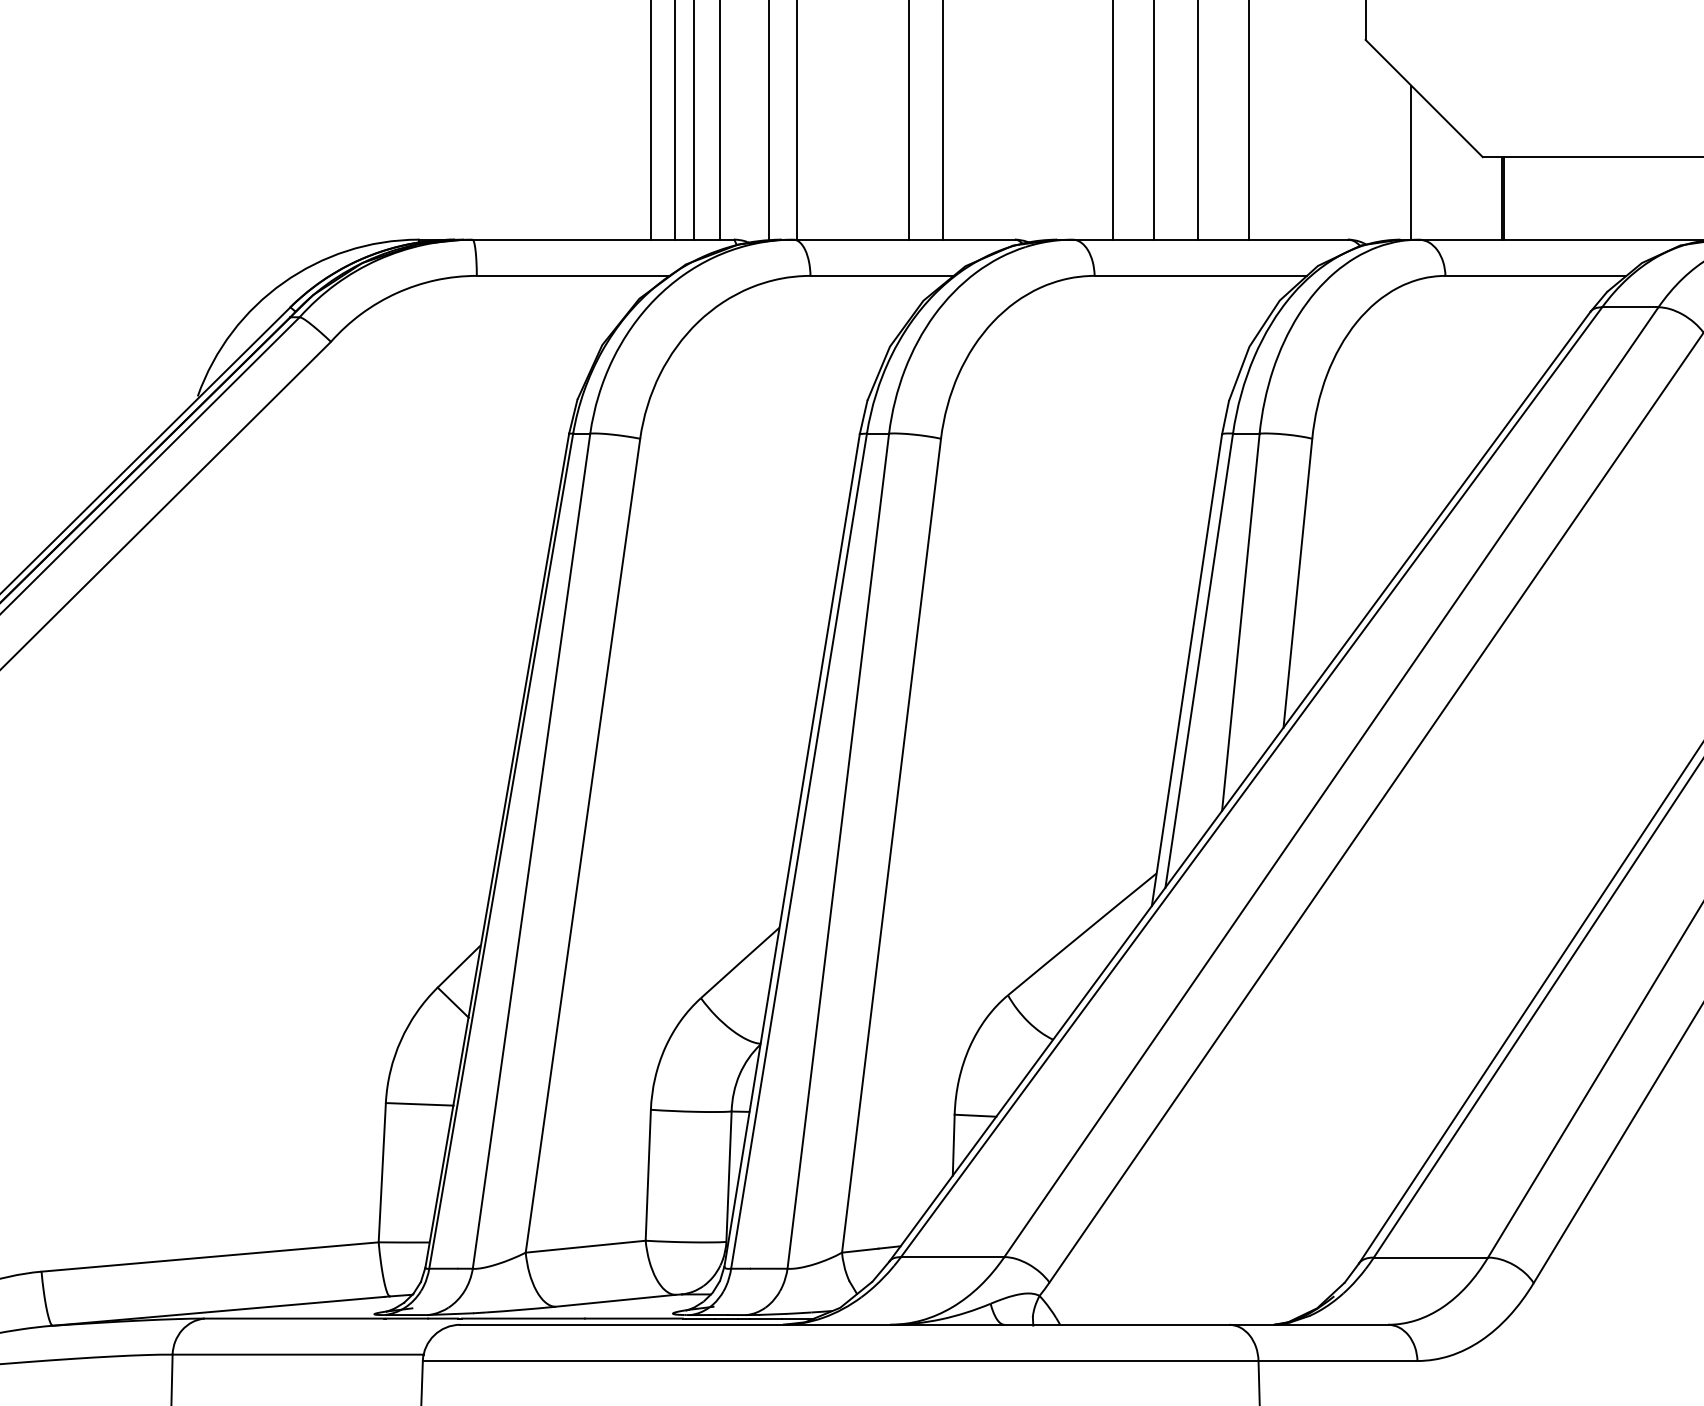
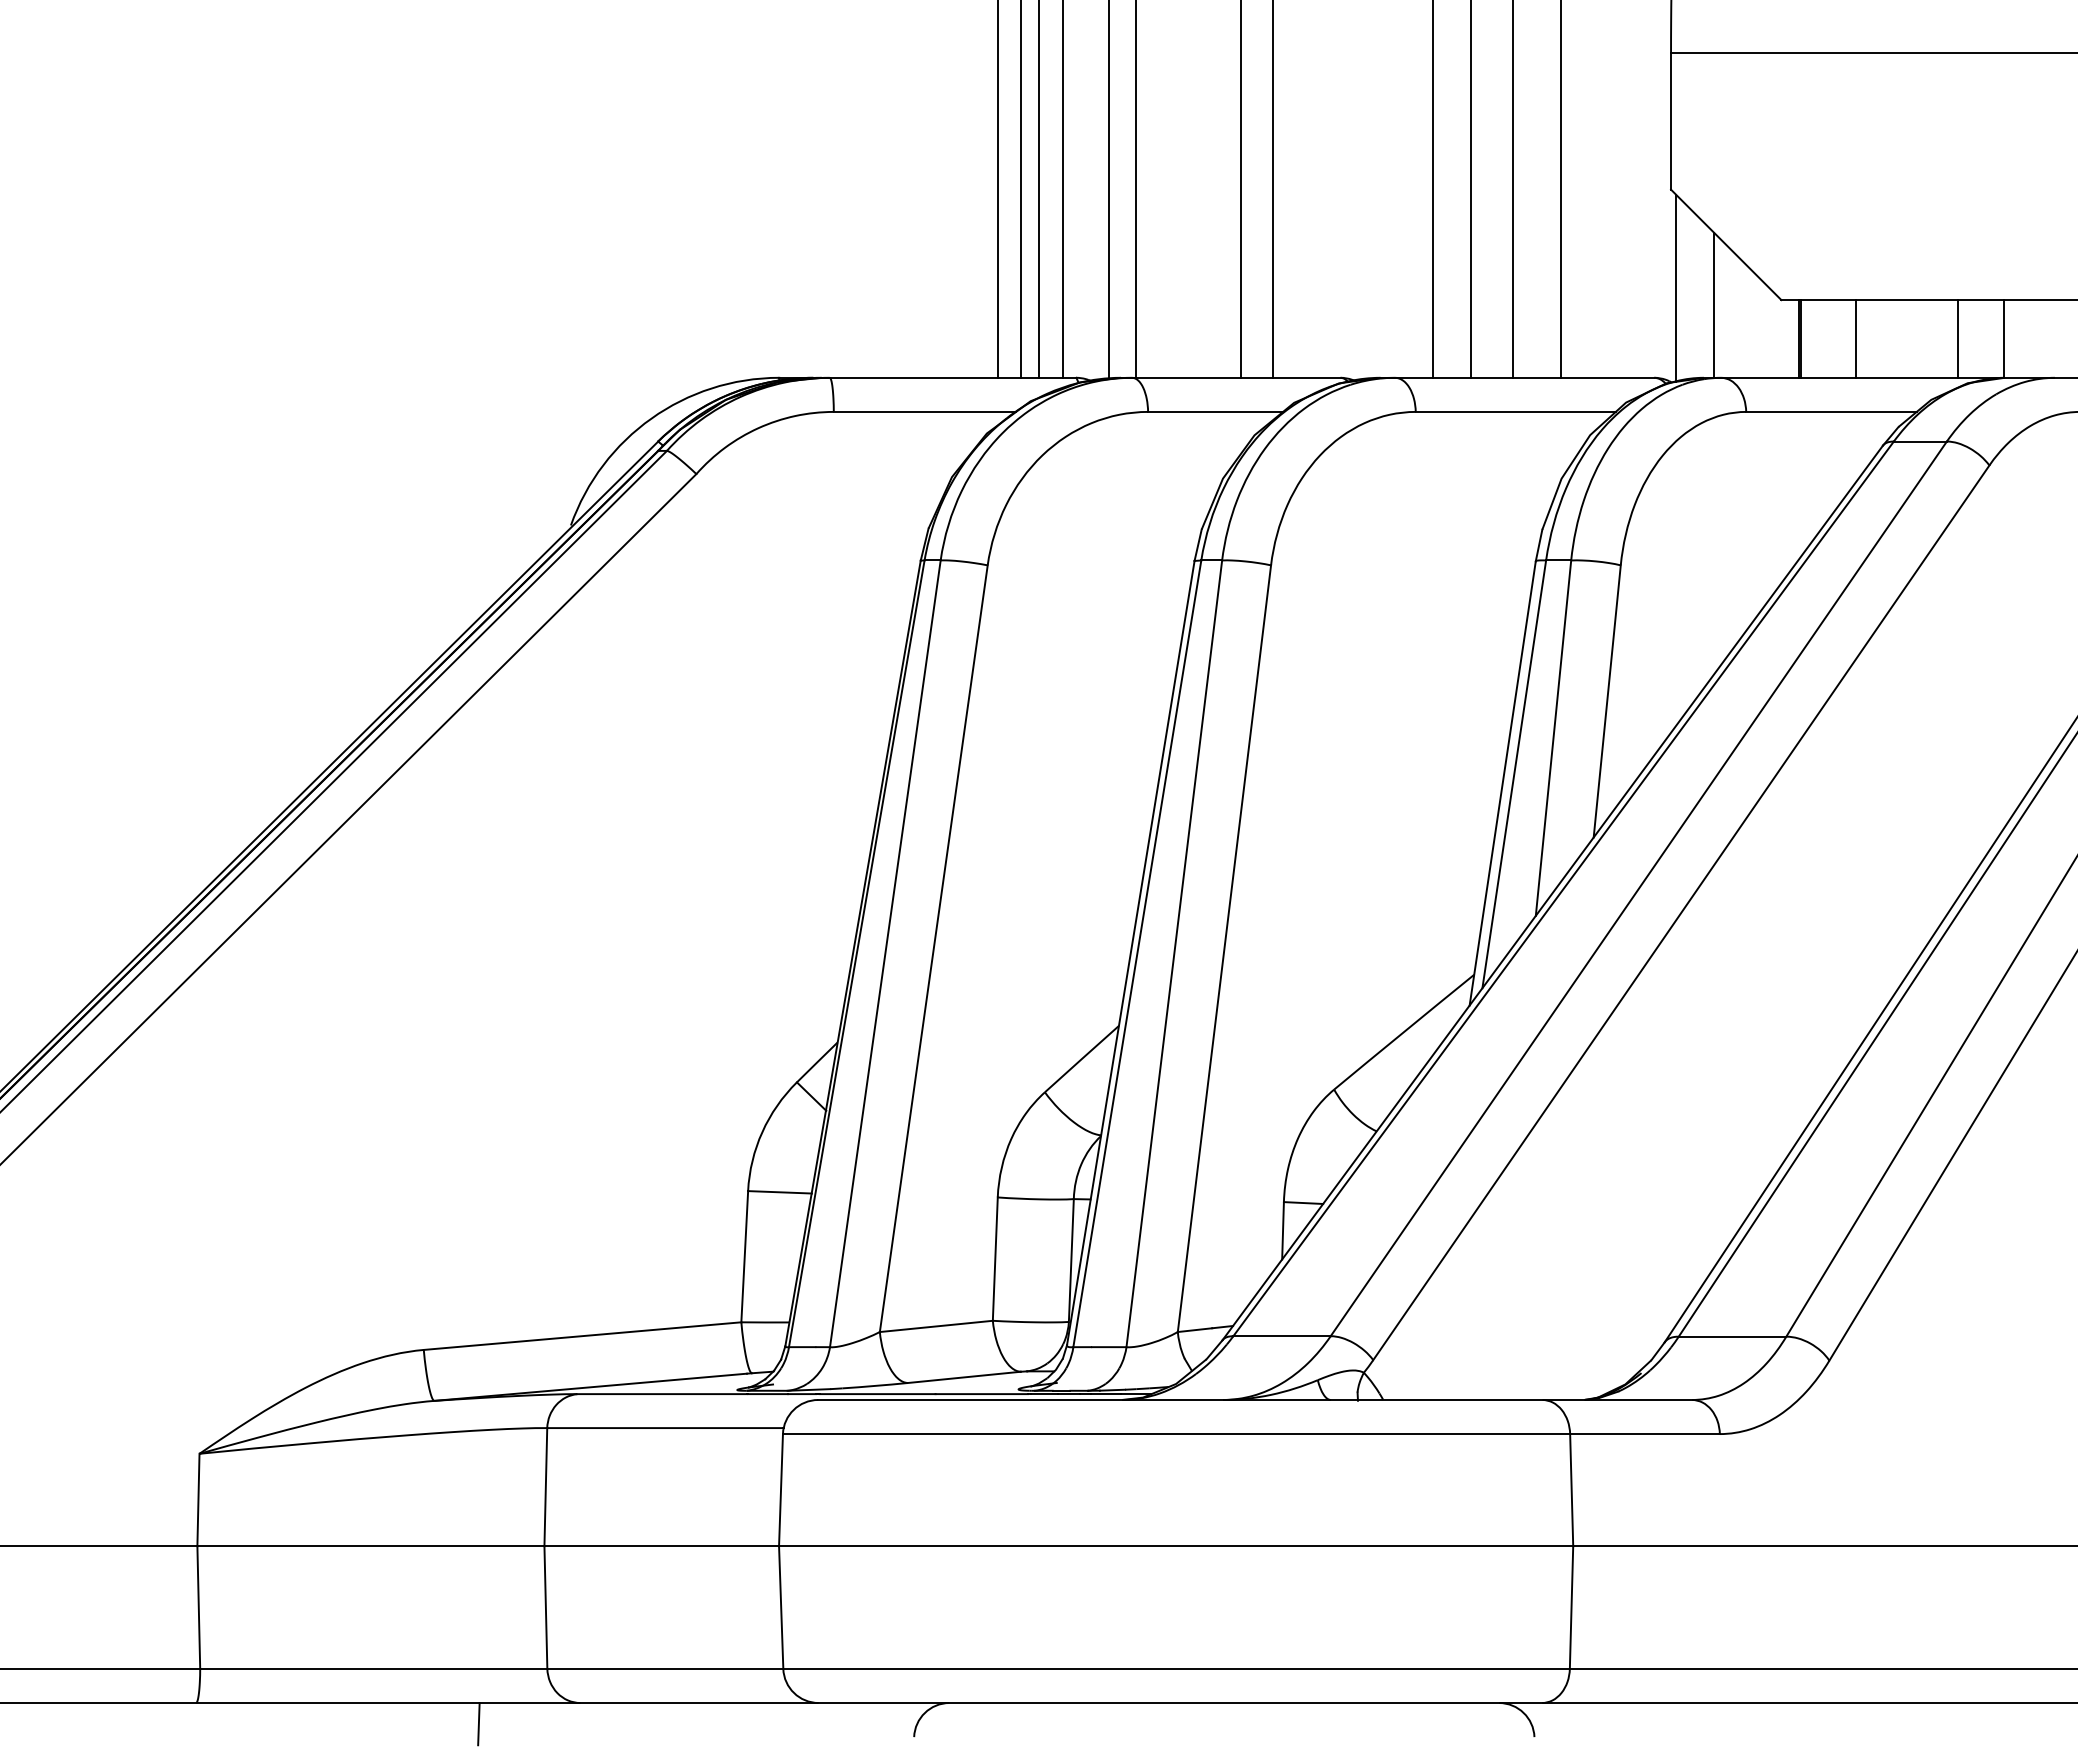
line: (1371, 144) -> (1676, 288), added
line: (1561, 197) -> (1855, 338), added
line: (1669, 197) -> (1957, 338), added

